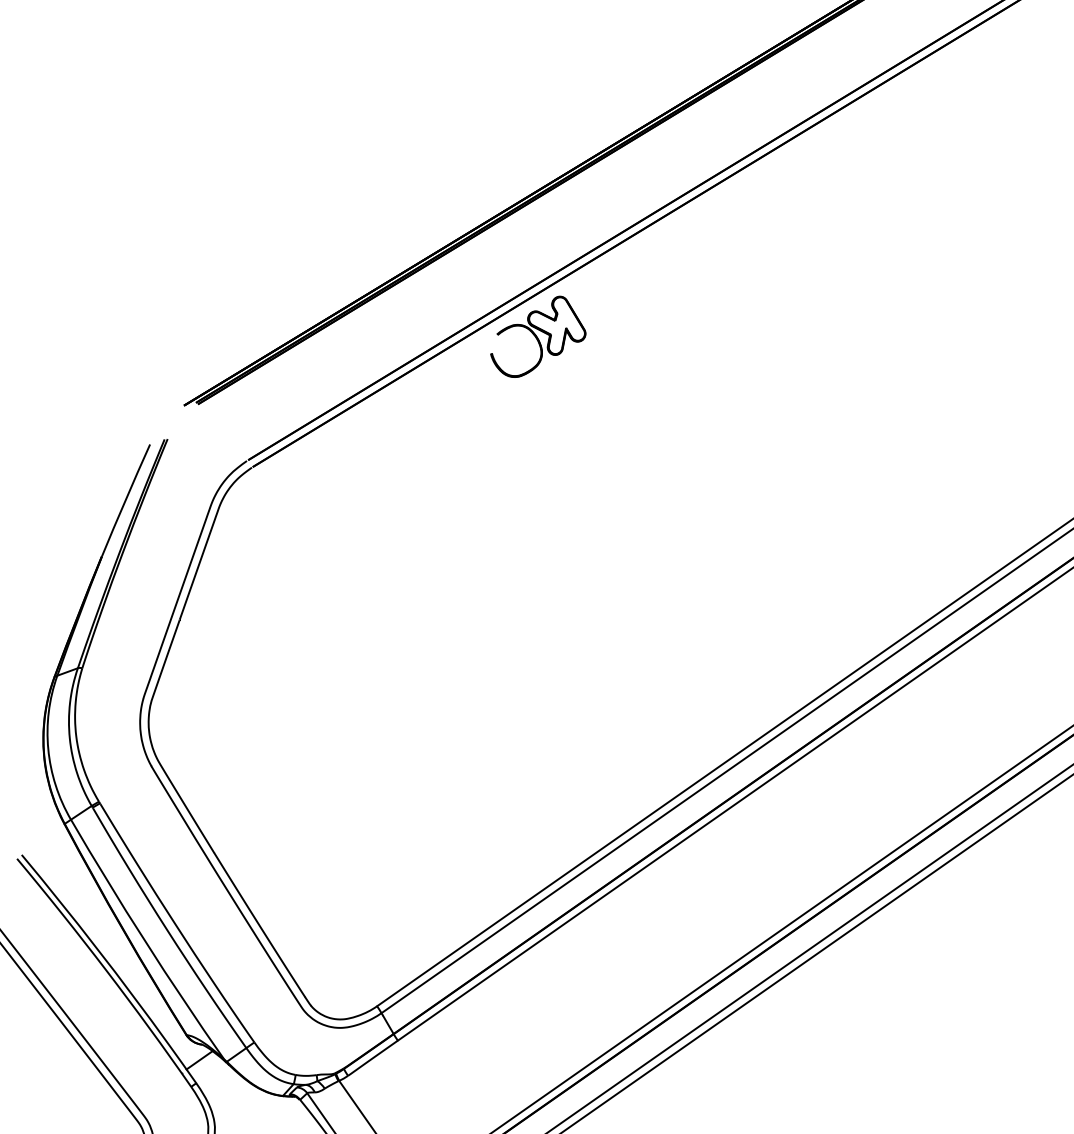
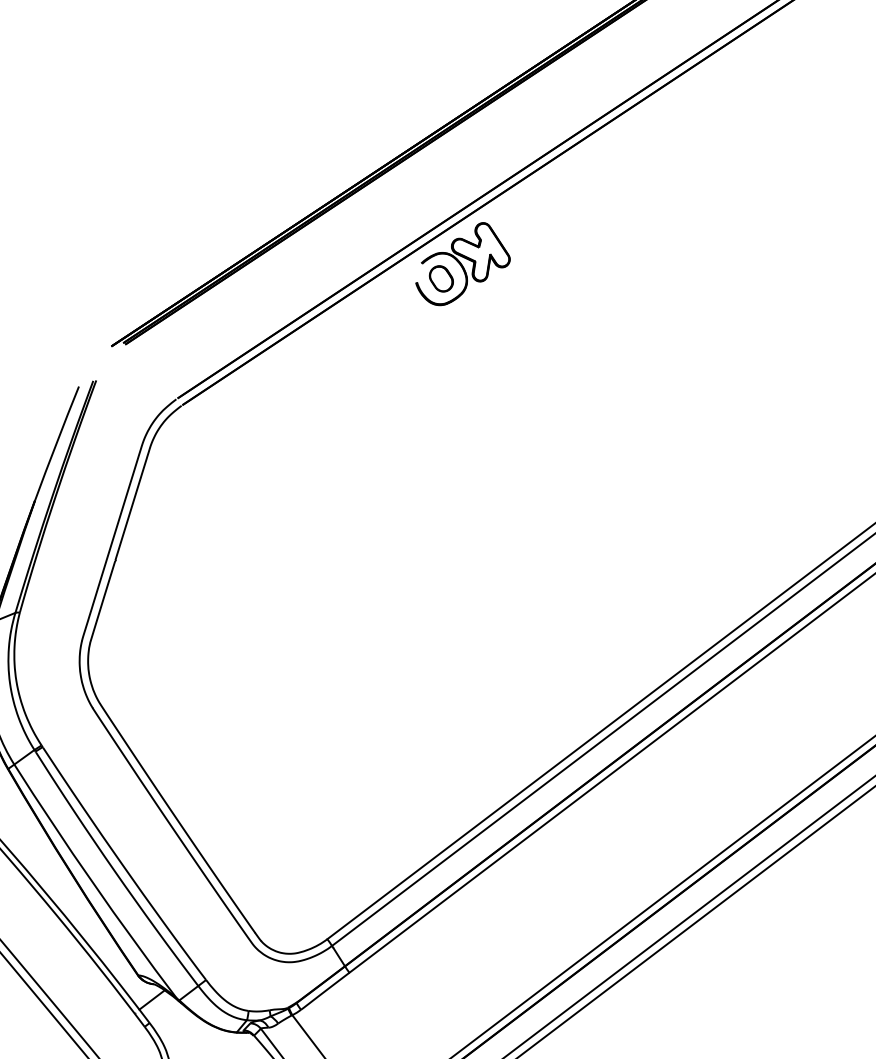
part: (516, 350) -> (441, 278), added

